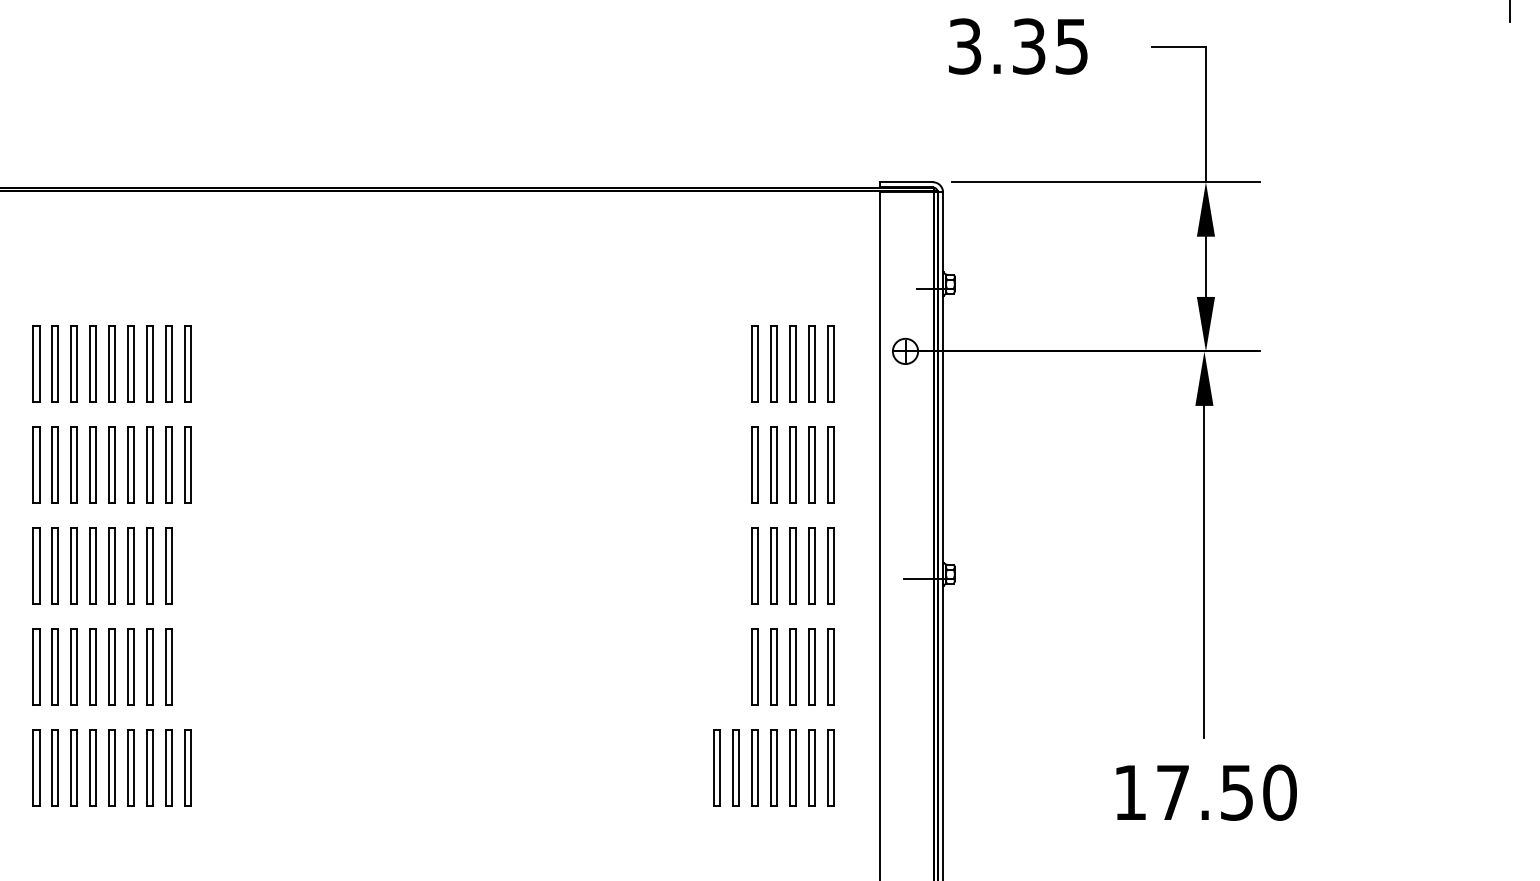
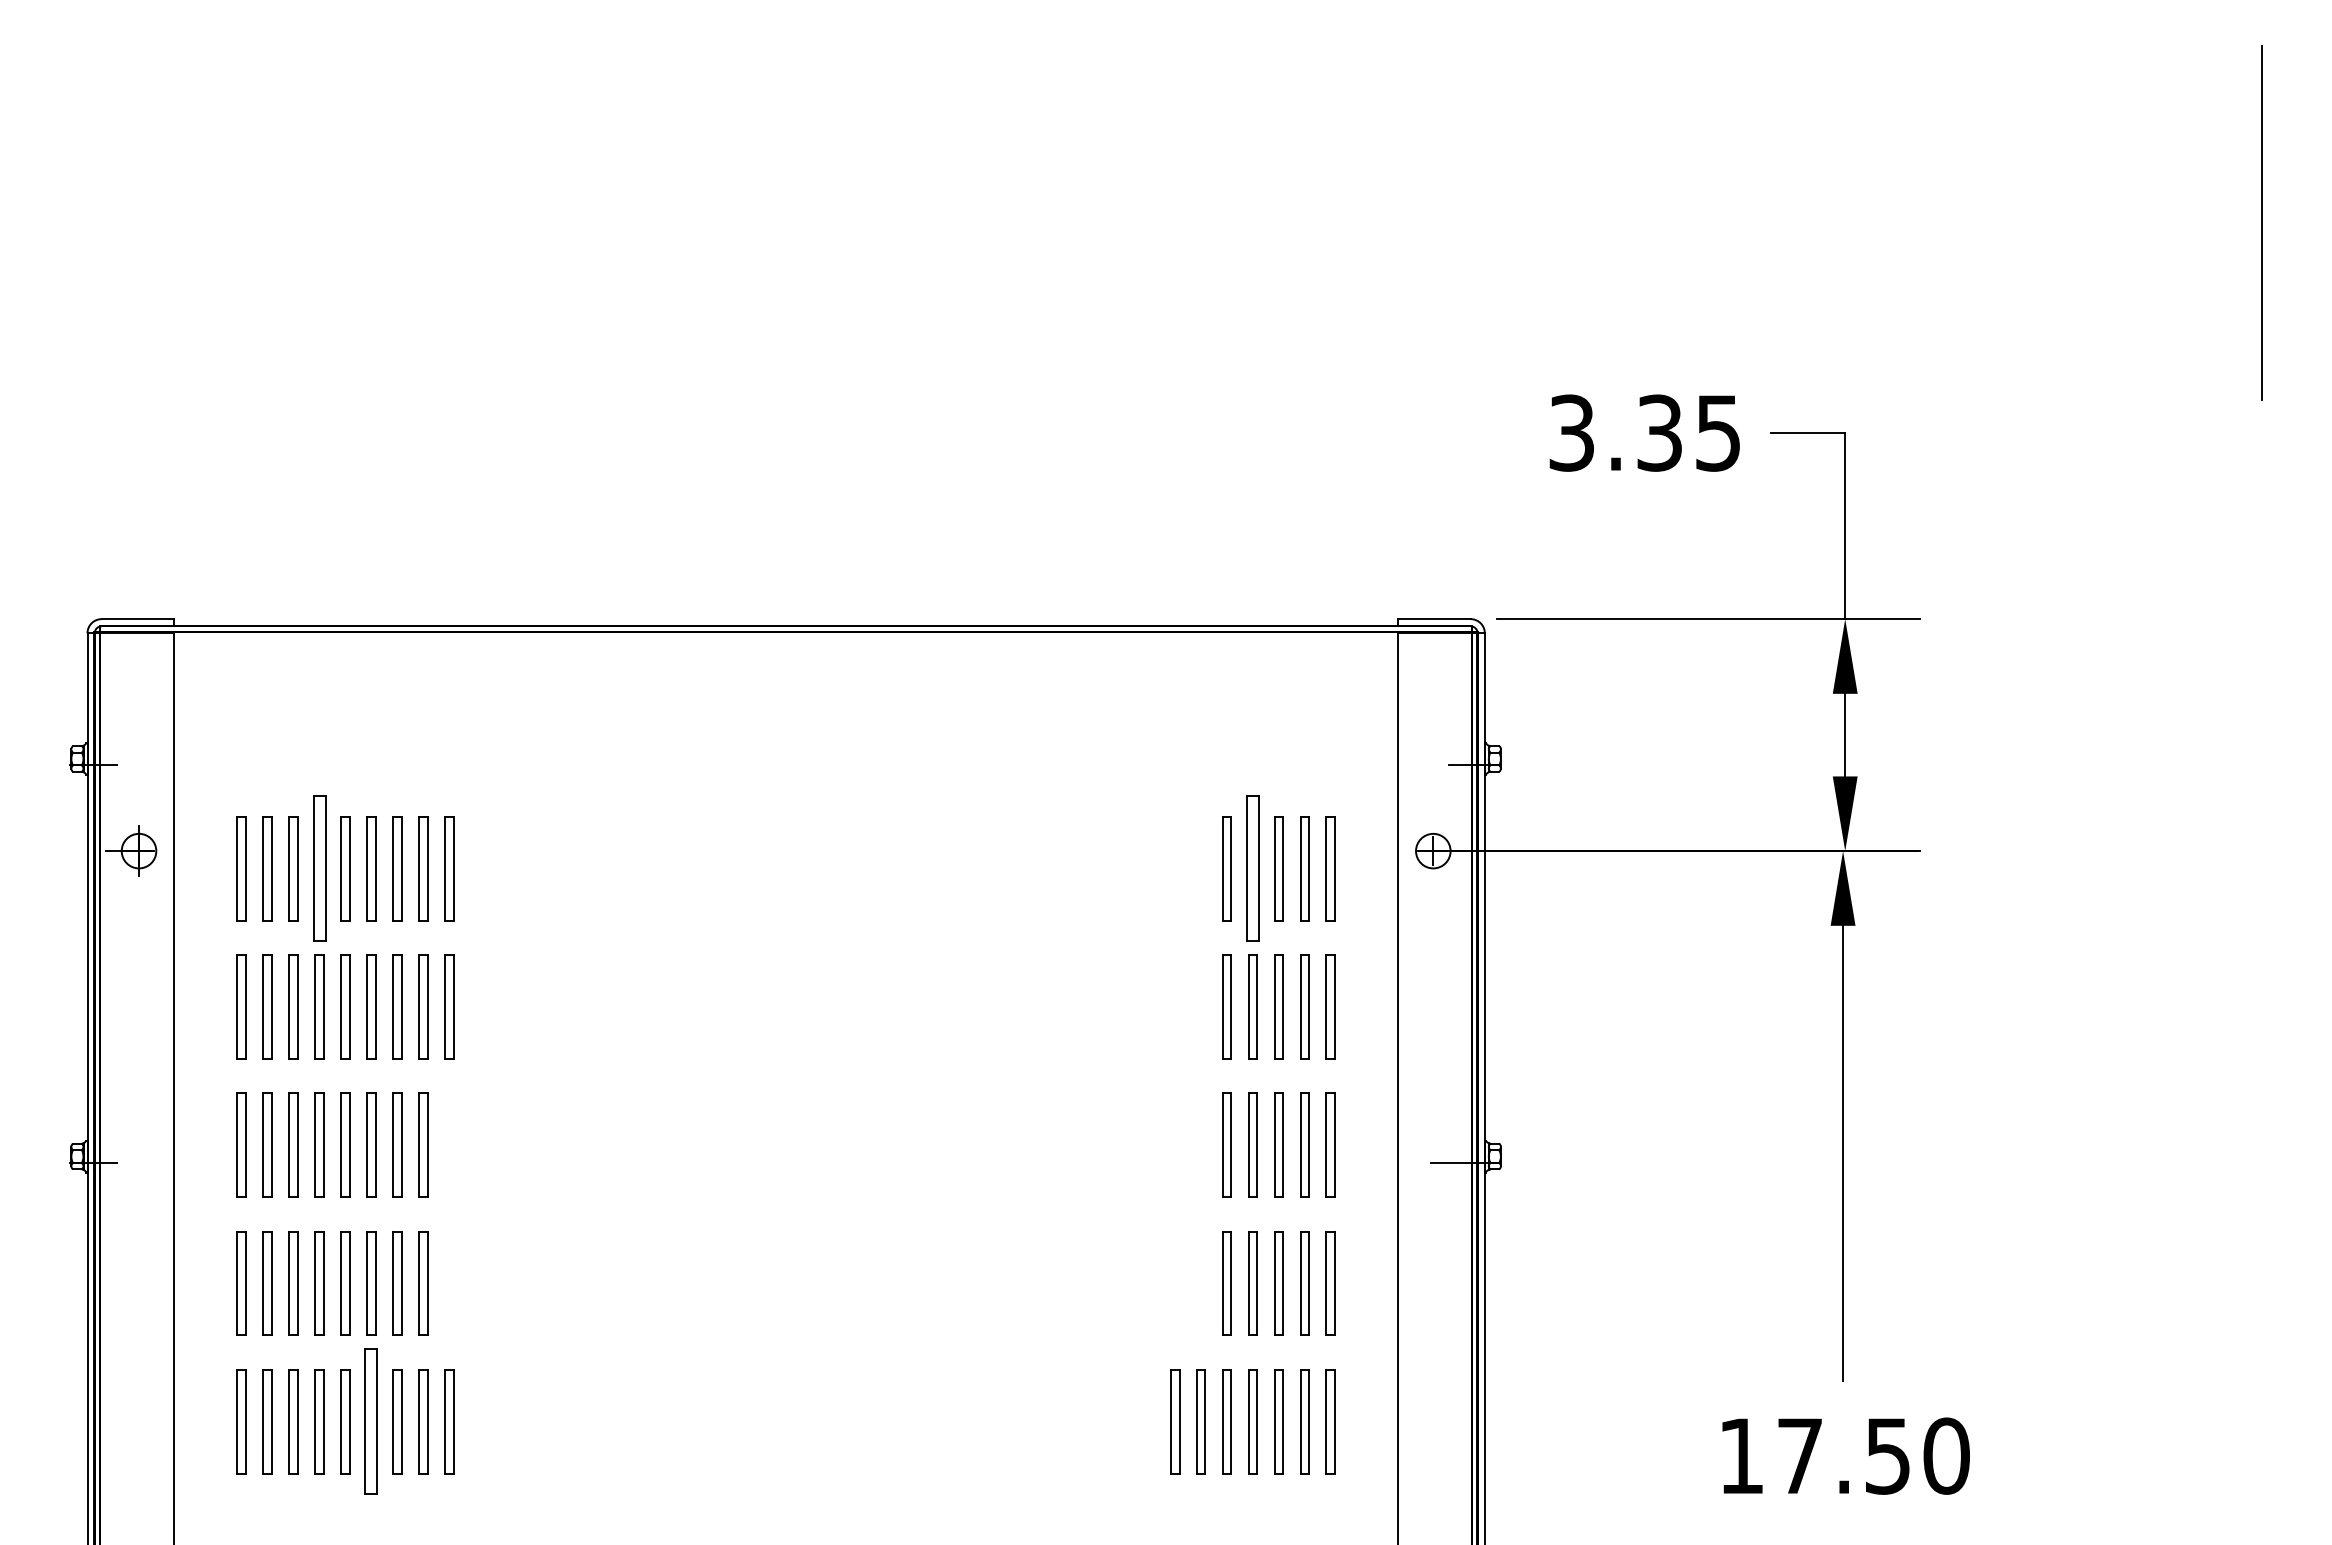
text: (1017, 46) -> (1644, 432), moved
part: (93, 364) -> (319, 868), size x1.4
part: (773, 364) -> (1252, 868), size x1.4
part: (131, 767) -> (371, 1421), size x1.4

